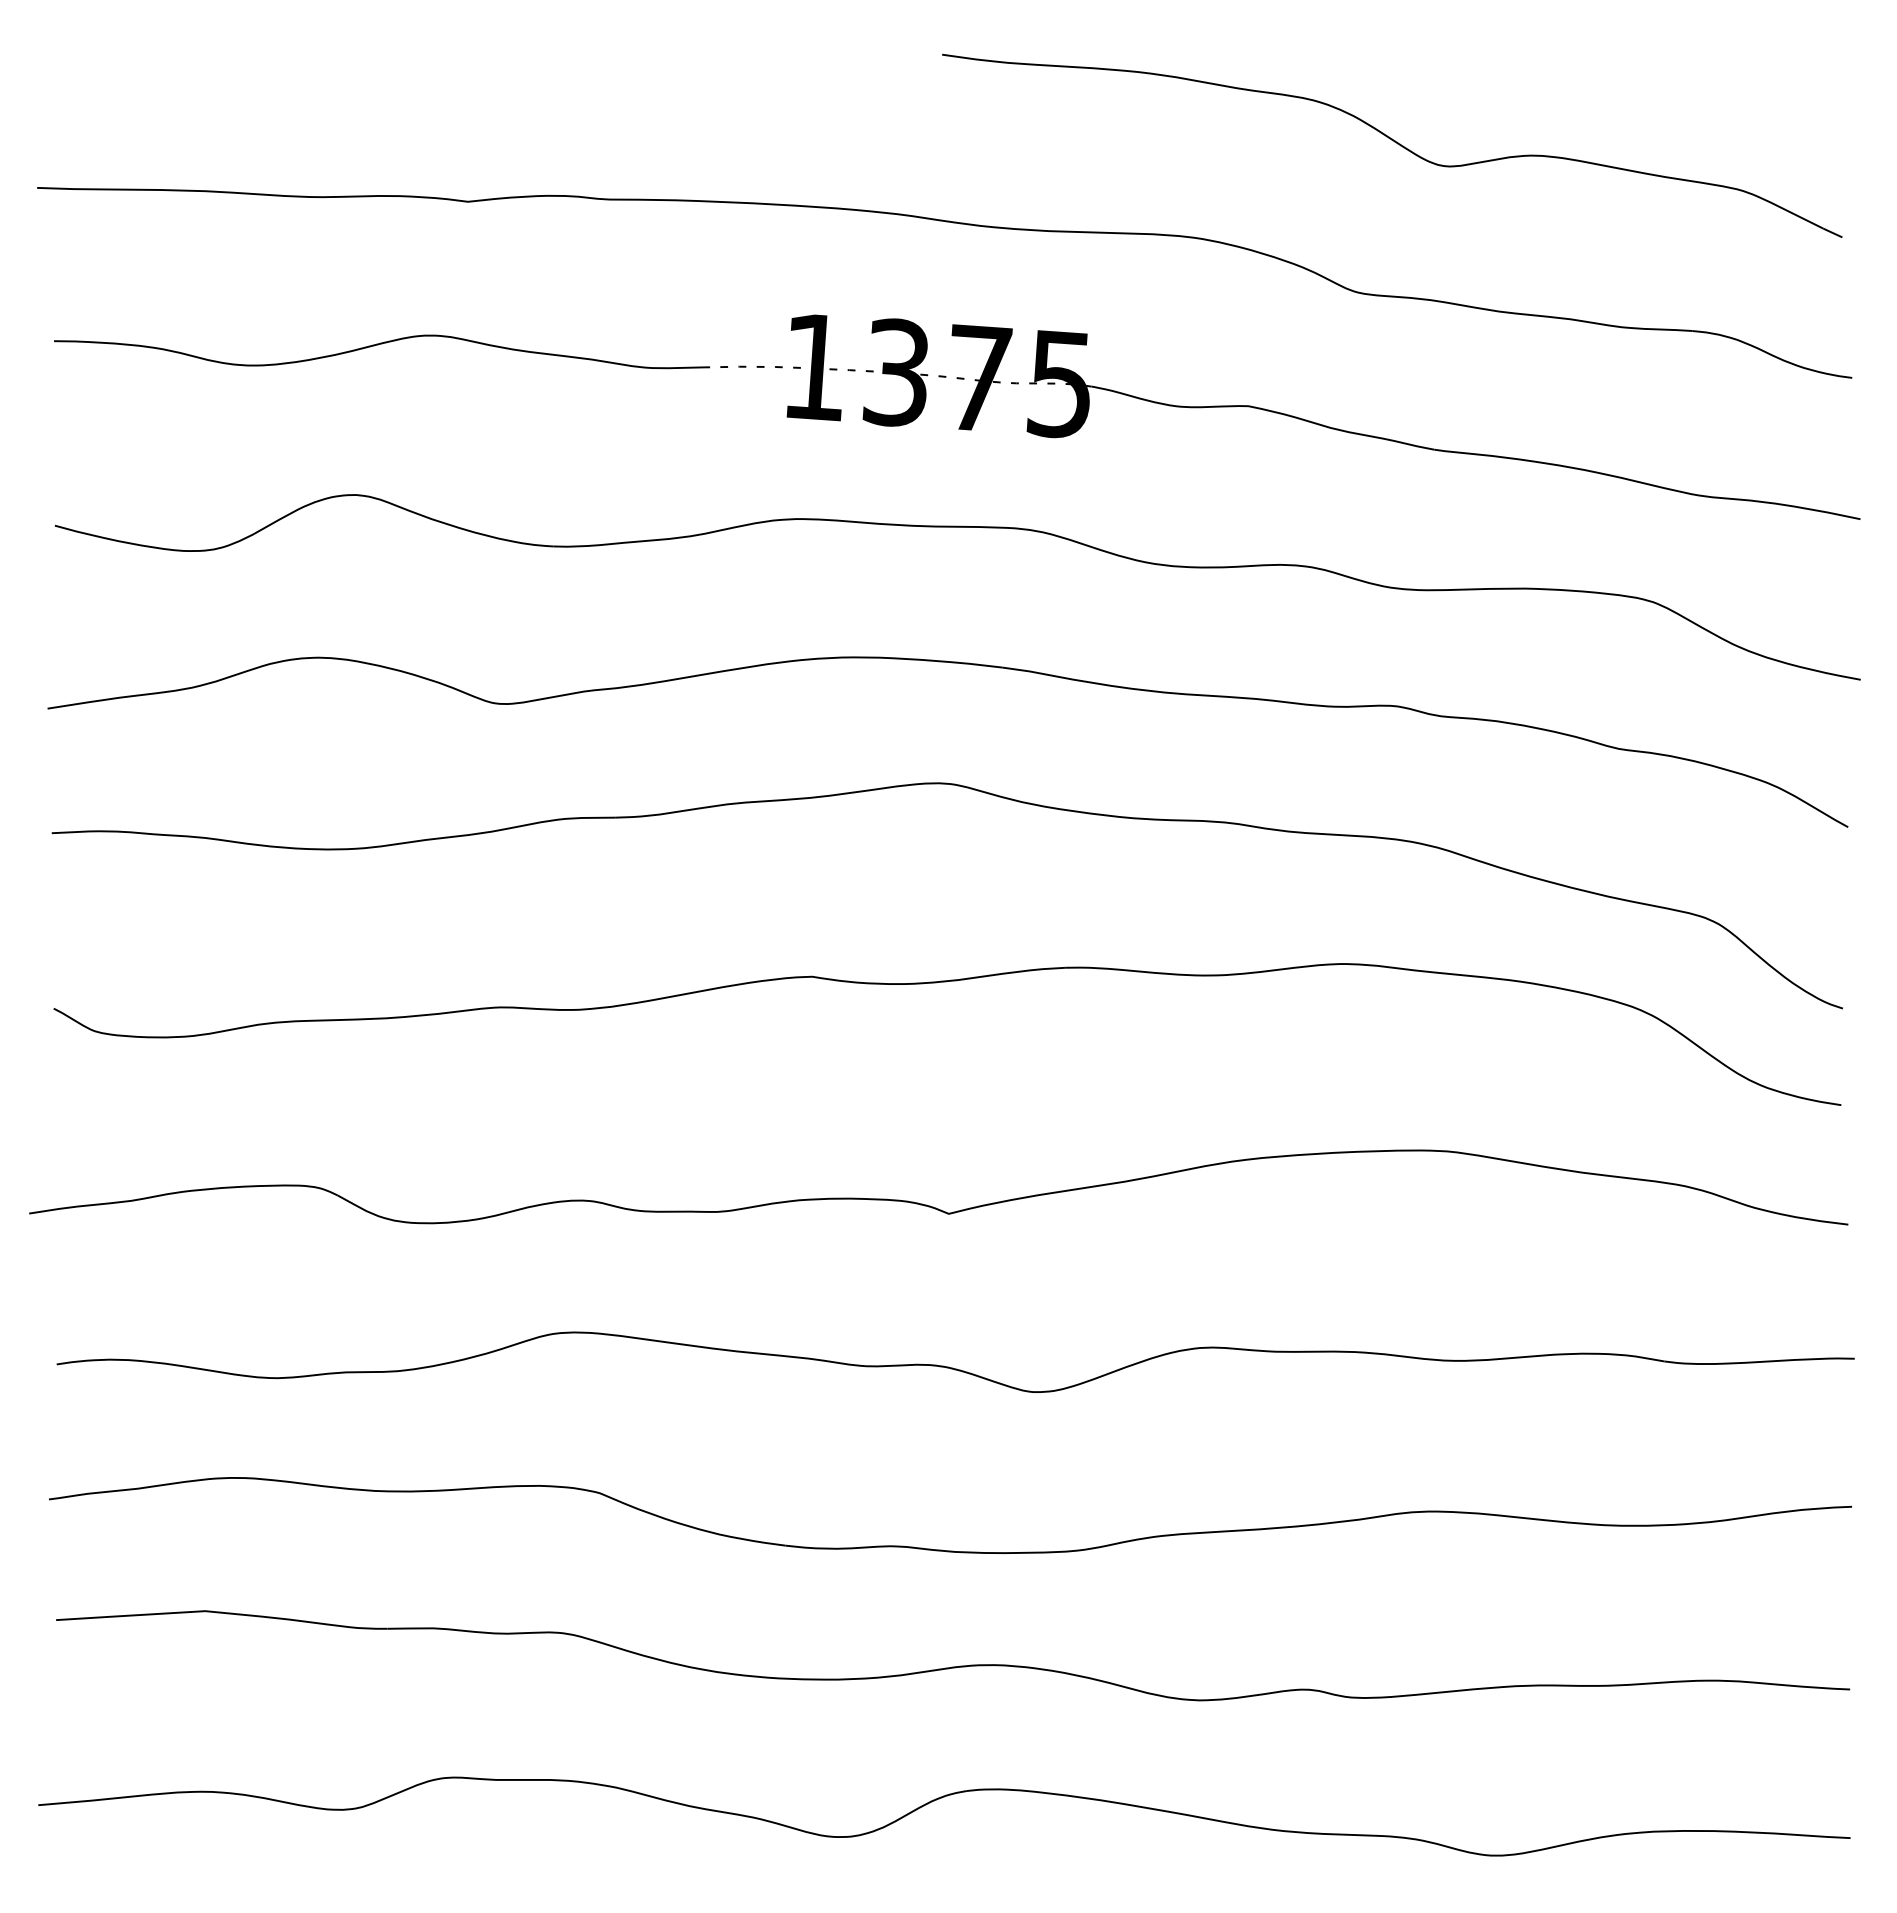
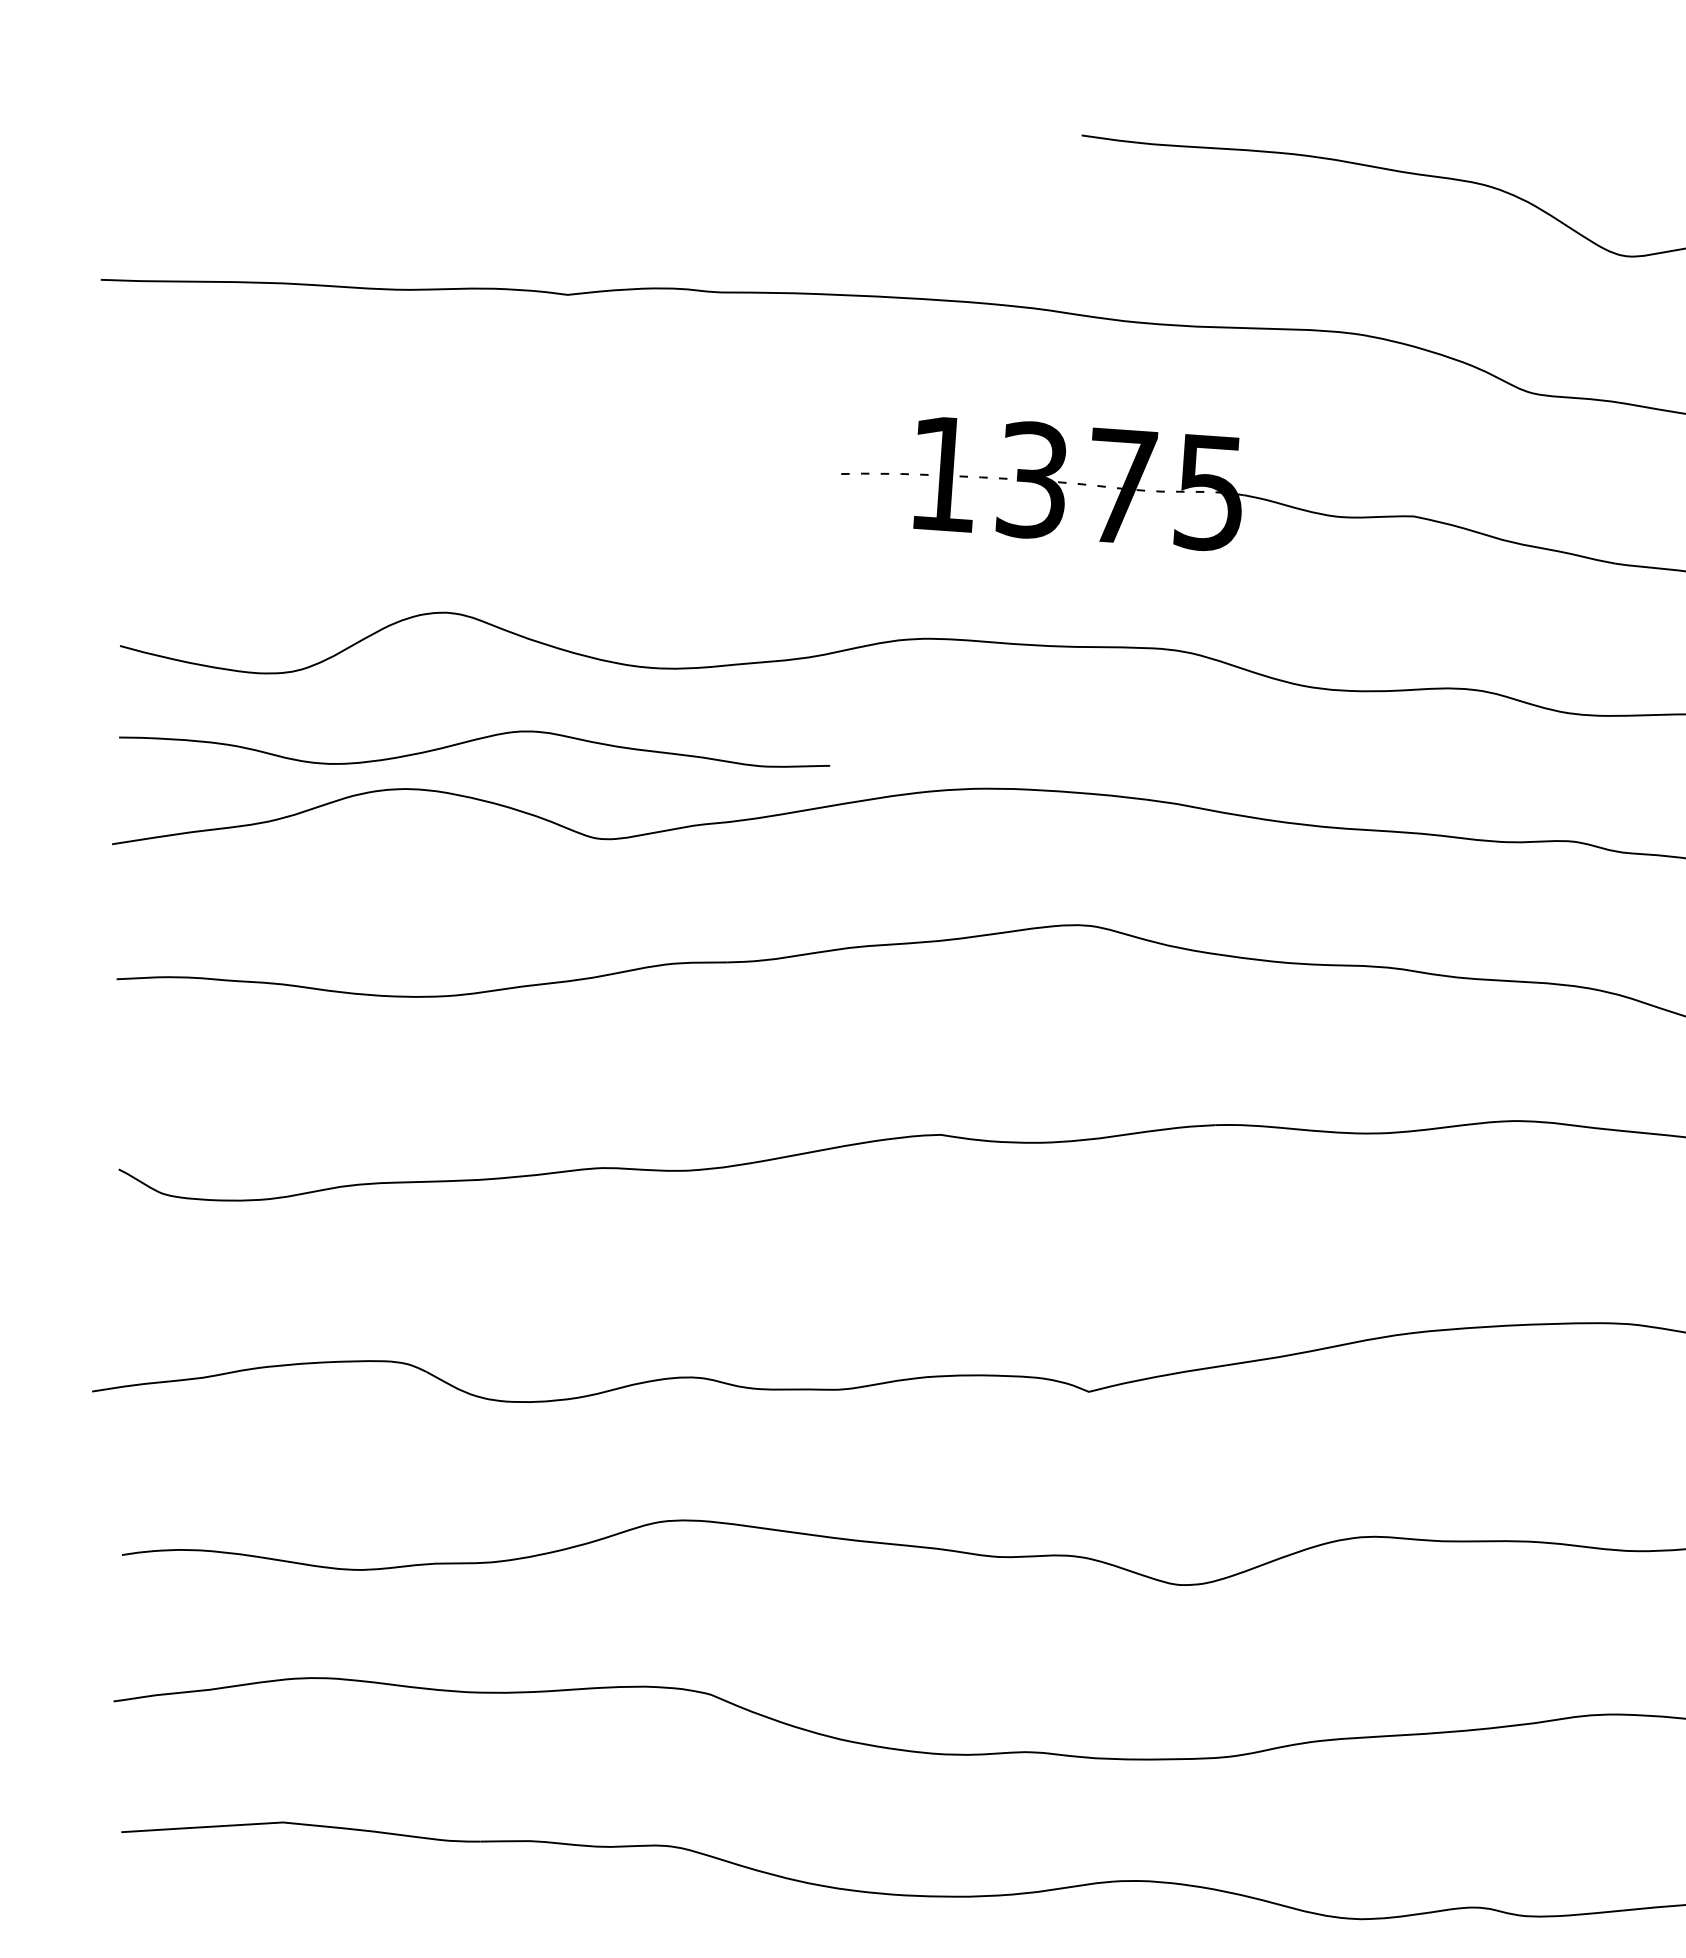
curve: (378, 345) -> (470, 742), moved

